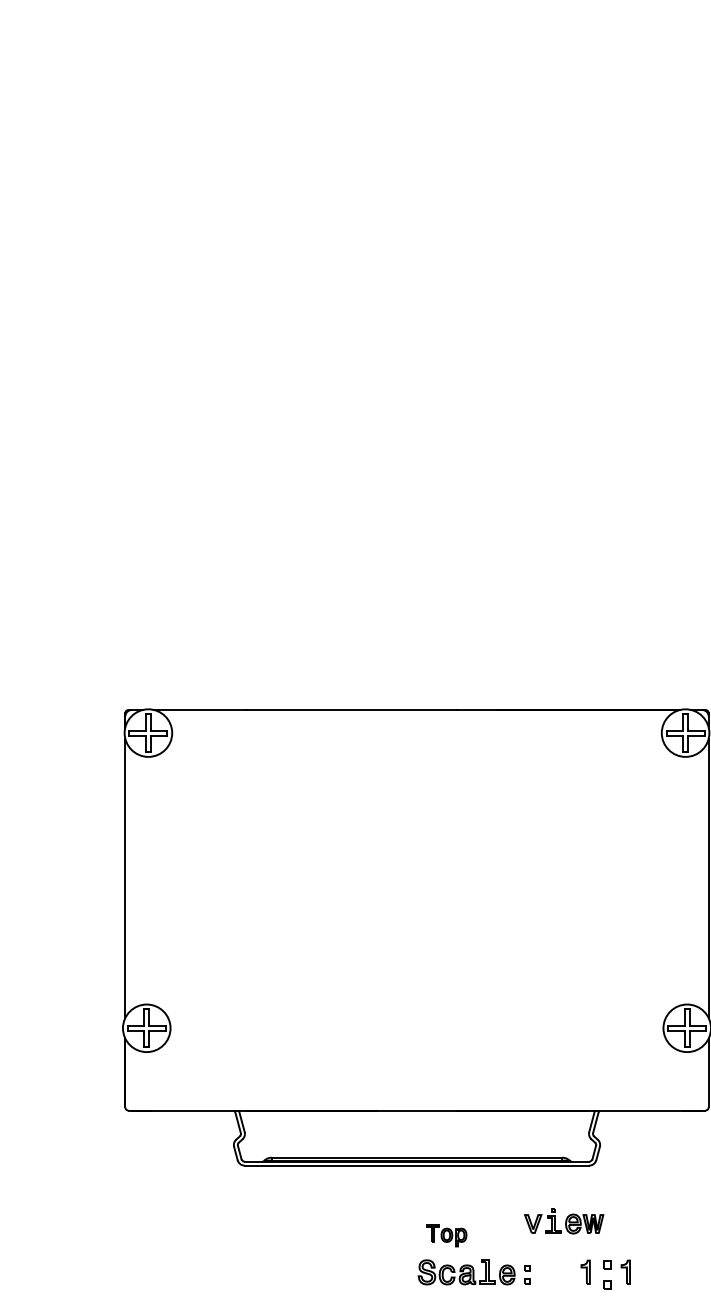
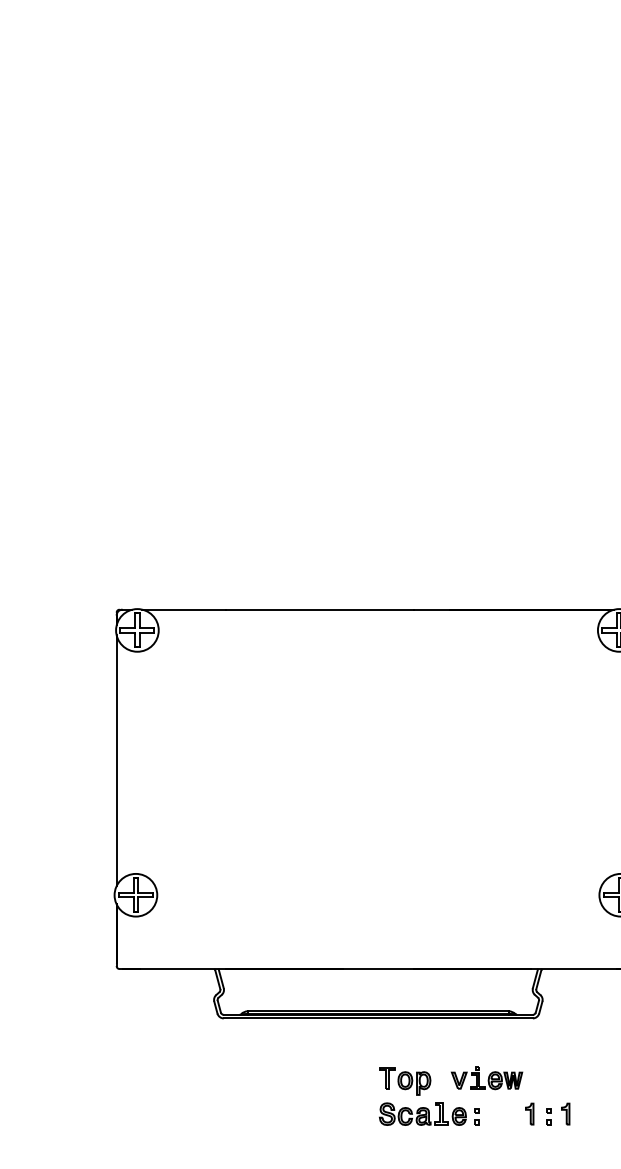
part: (563, 1221) -> (486, 1078), moved
part: (446, 1235) -> (404, 1081), size x1.43
part: (607, 1274) -> (549, 1116), size x0.62

